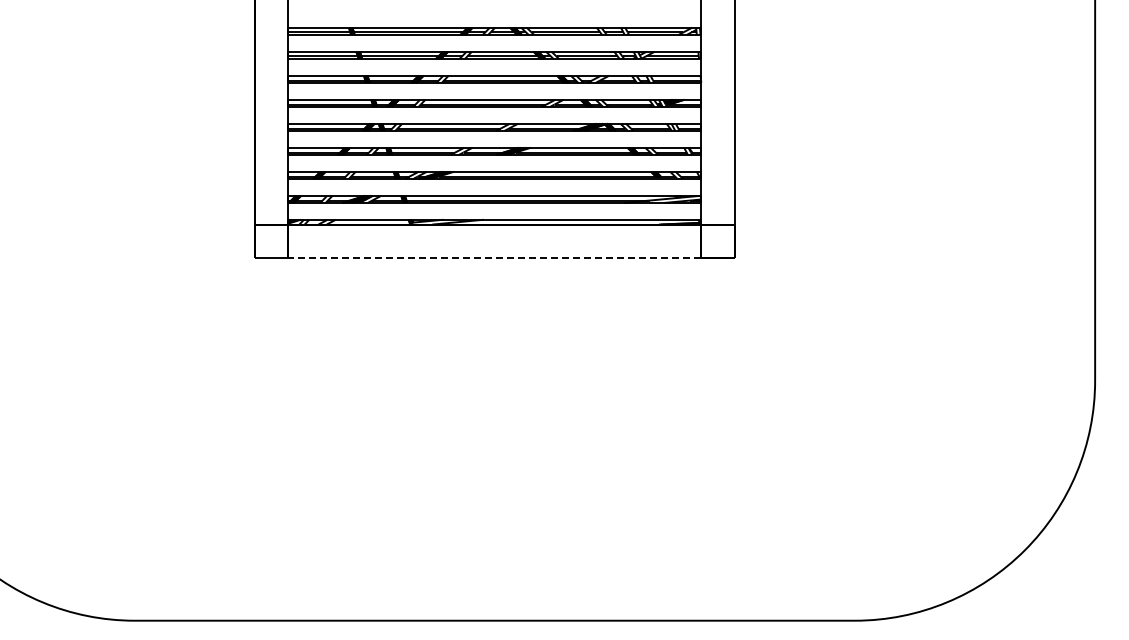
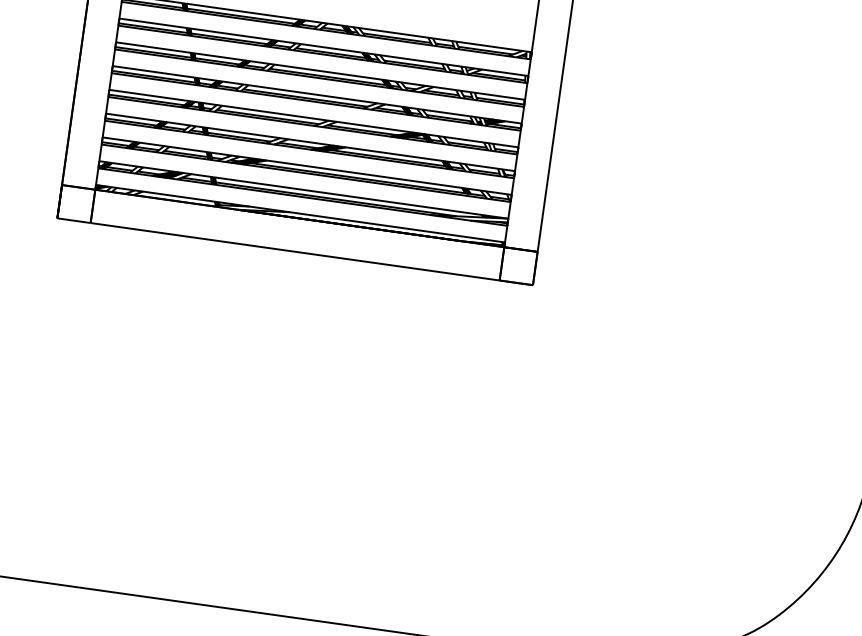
line: (494, 258) -> (294, 252), dashed -> solid

